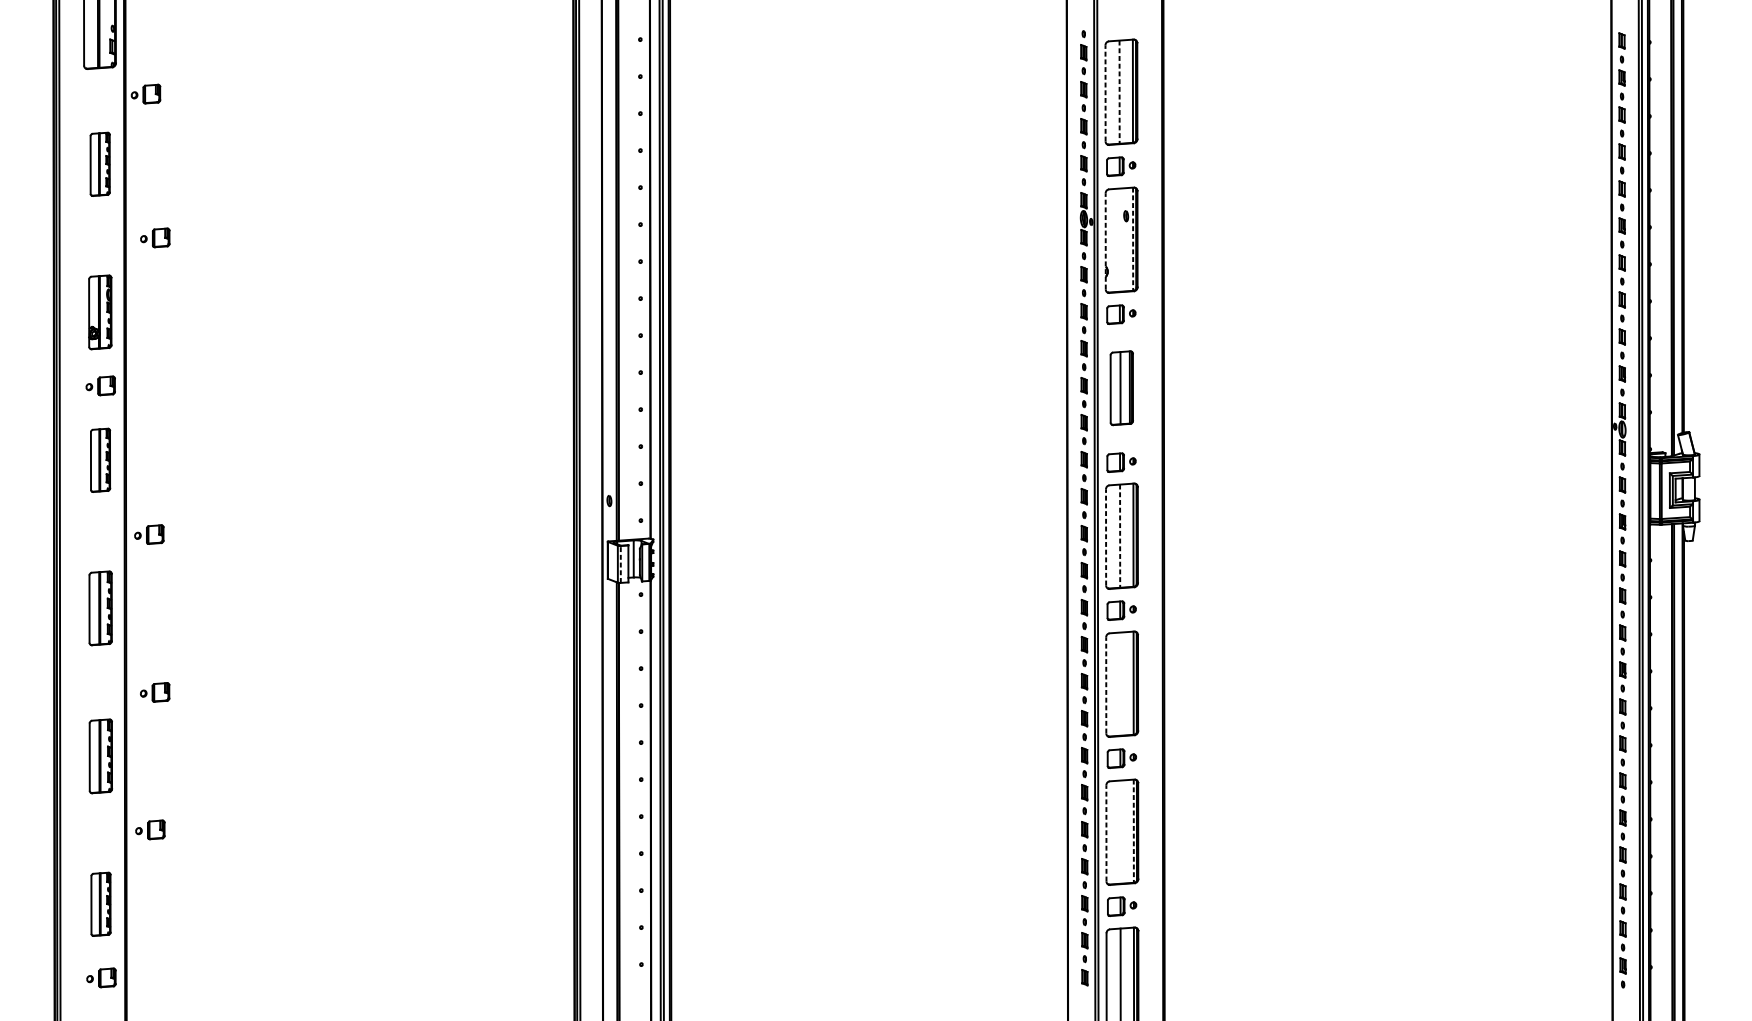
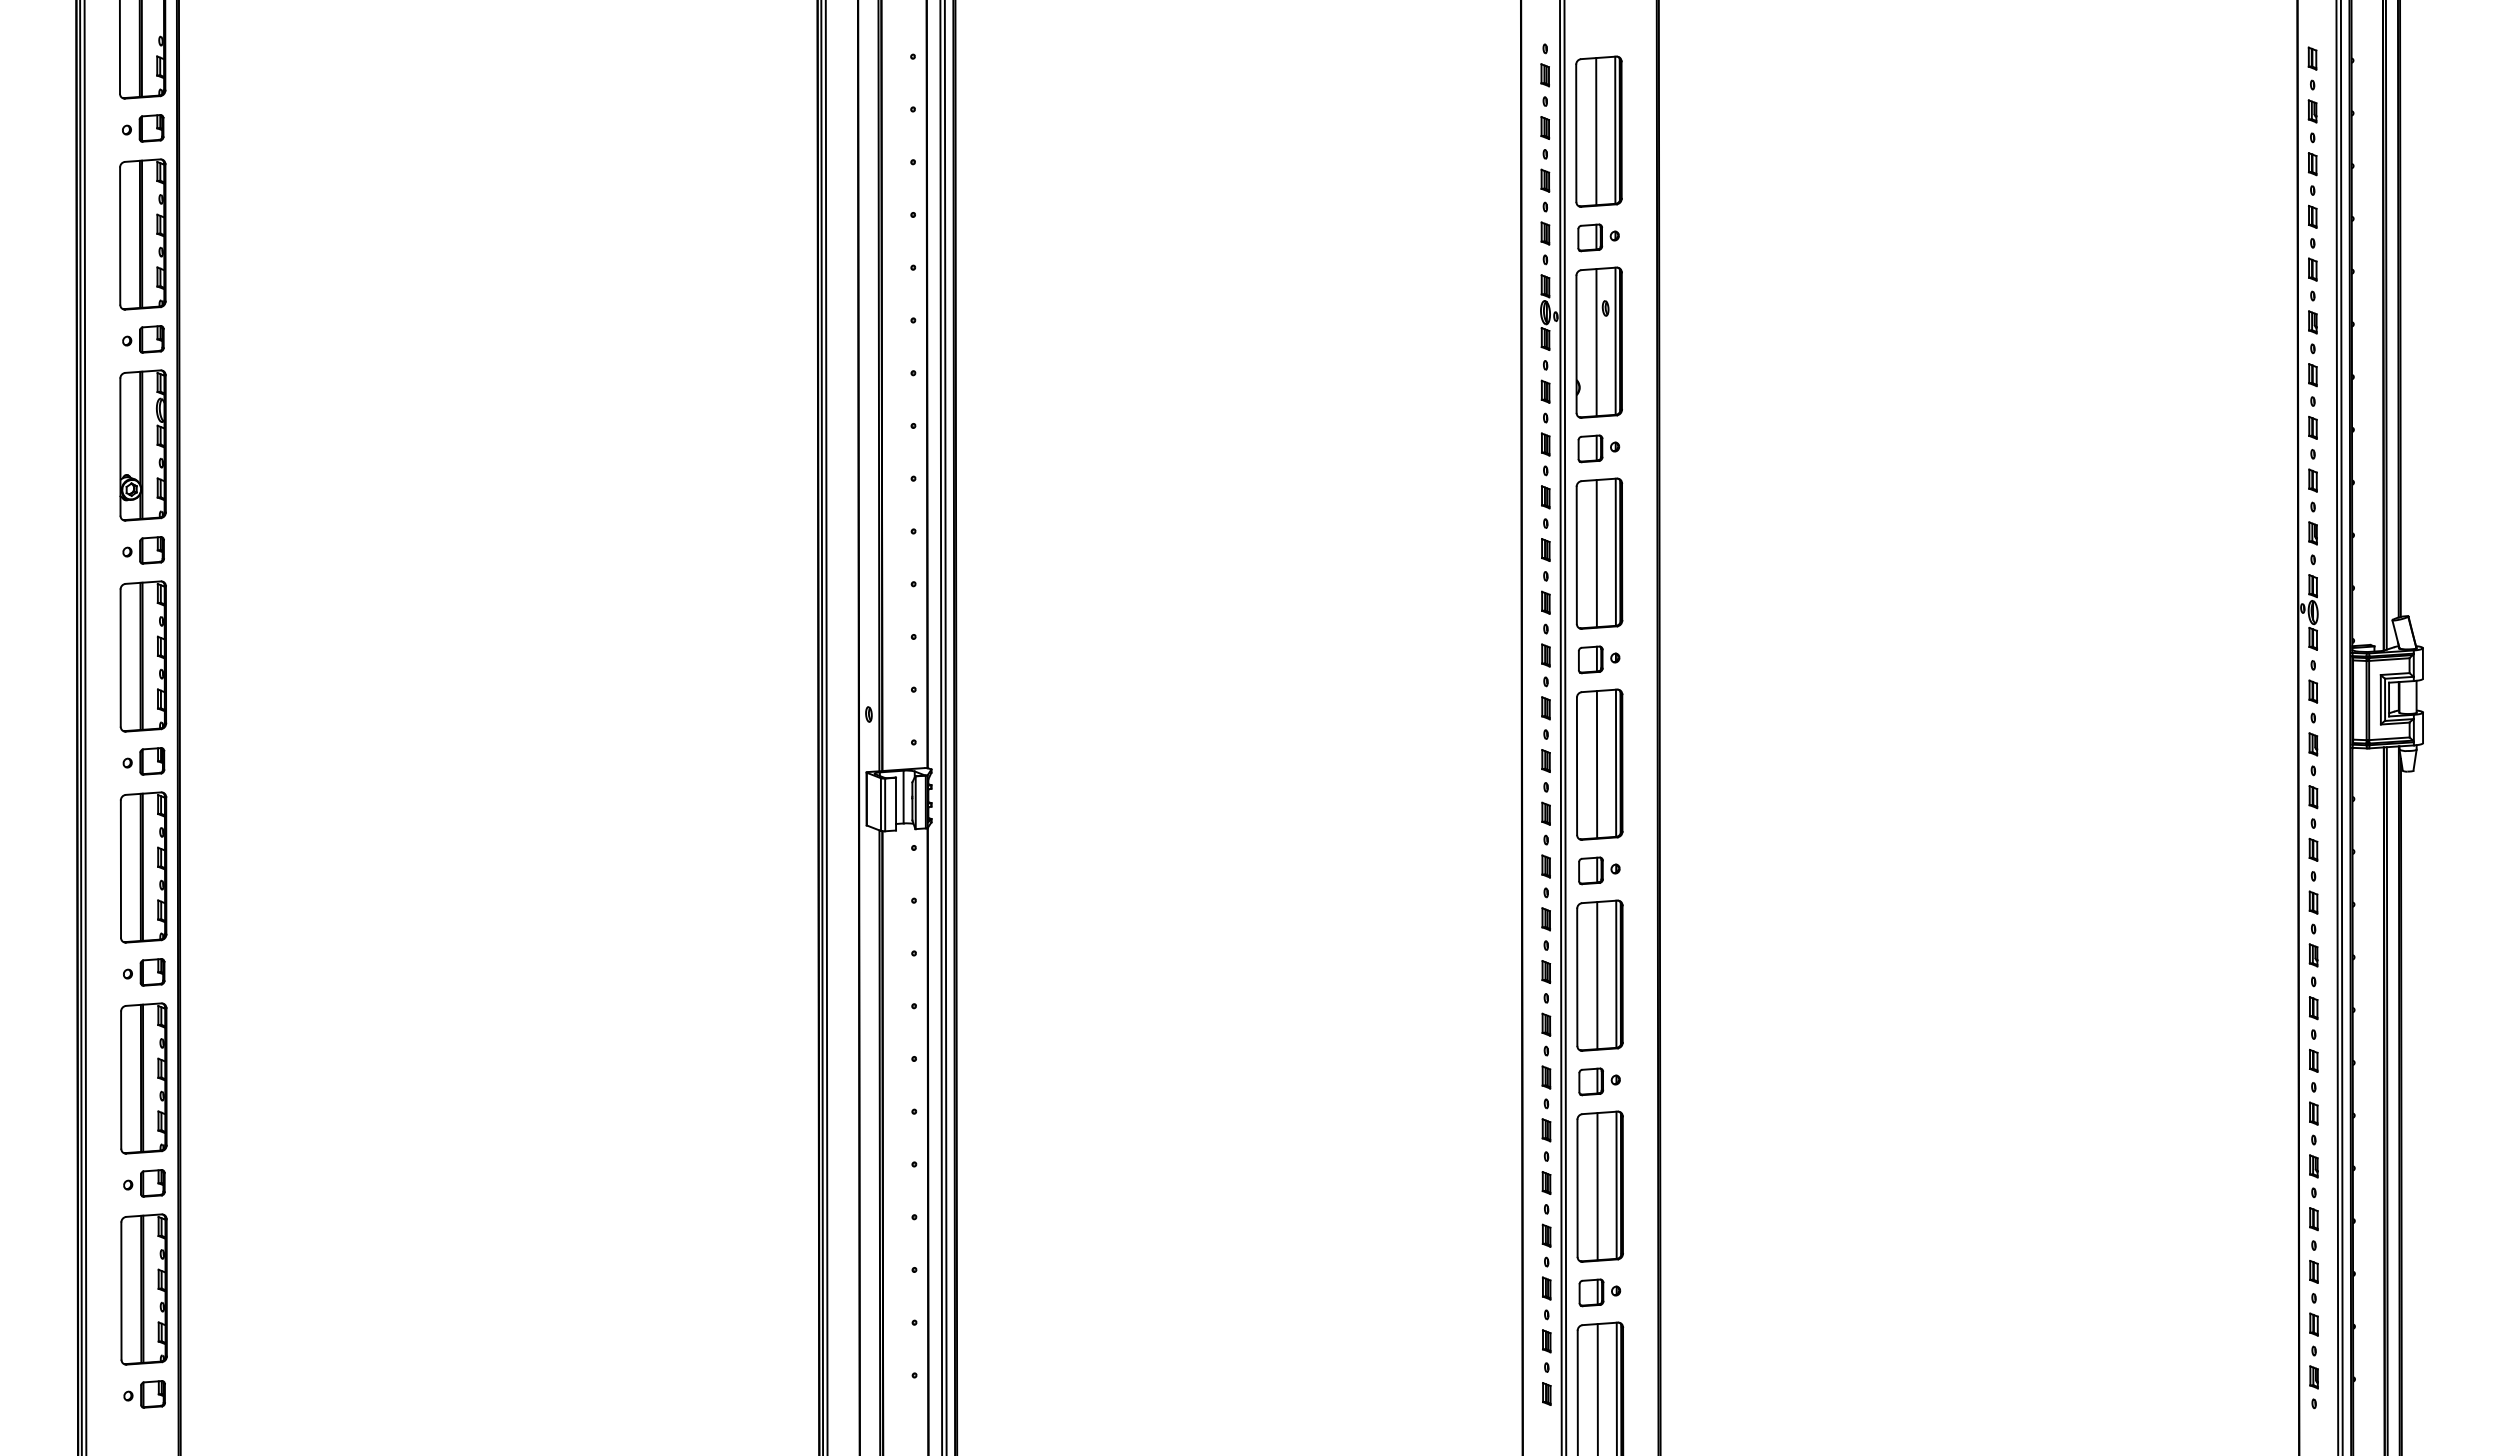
line: (1119, 92) -> (1596, 131), dashed -> solid
line: (1105, 93) -> (1576, 133), dashed -> solid
part: (146, 94) -> (143, 128), moved
part: (99, 164) -> (142, 234), size x1.67
part: (155, 238) -> (143, 339), moved
line: (1133, 239) -> (1615, 341), dashed -> solid
line: (1119, 240) -> (1596, 342), added
line: (1105, 241) -> (1576, 344), dashed -> solid
part: (99, 312) -> (142, 445), size x1.43
part: (1121, 388) -> (1599, 553), size x1.43
part: (100, 460) -> (143, 656), size x1.67
part: (148, 534) -> (143, 761), moved
line: (1120, 536) -> (1597, 764), dashed -> solid
line: (1106, 537) -> (1577, 766), dashed -> solid
line: (621, 564) -> (885, 804), dashed -> solid
part: (100, 608) -> (143, 867), size x1.43
line: (1120, 684) -> (1597, 975), added
line: (1106, 685) -> (1577, 977), dashed -> solid
part: (155, 692) -> (144, 972), moved
part: (100, 756) -> (143, 1078), size x1.43
part: (150, 829) -> (144, 1183), moved
line: (1133, 831) -> (1616, 1185), dashed -> solid
line: (1120, 832) -> (1597, 1186), added
line: (1106, 833) -> (1577, 1188), dashed -> solid
part: (100, 904) -> (143, 1289), size x1.67

